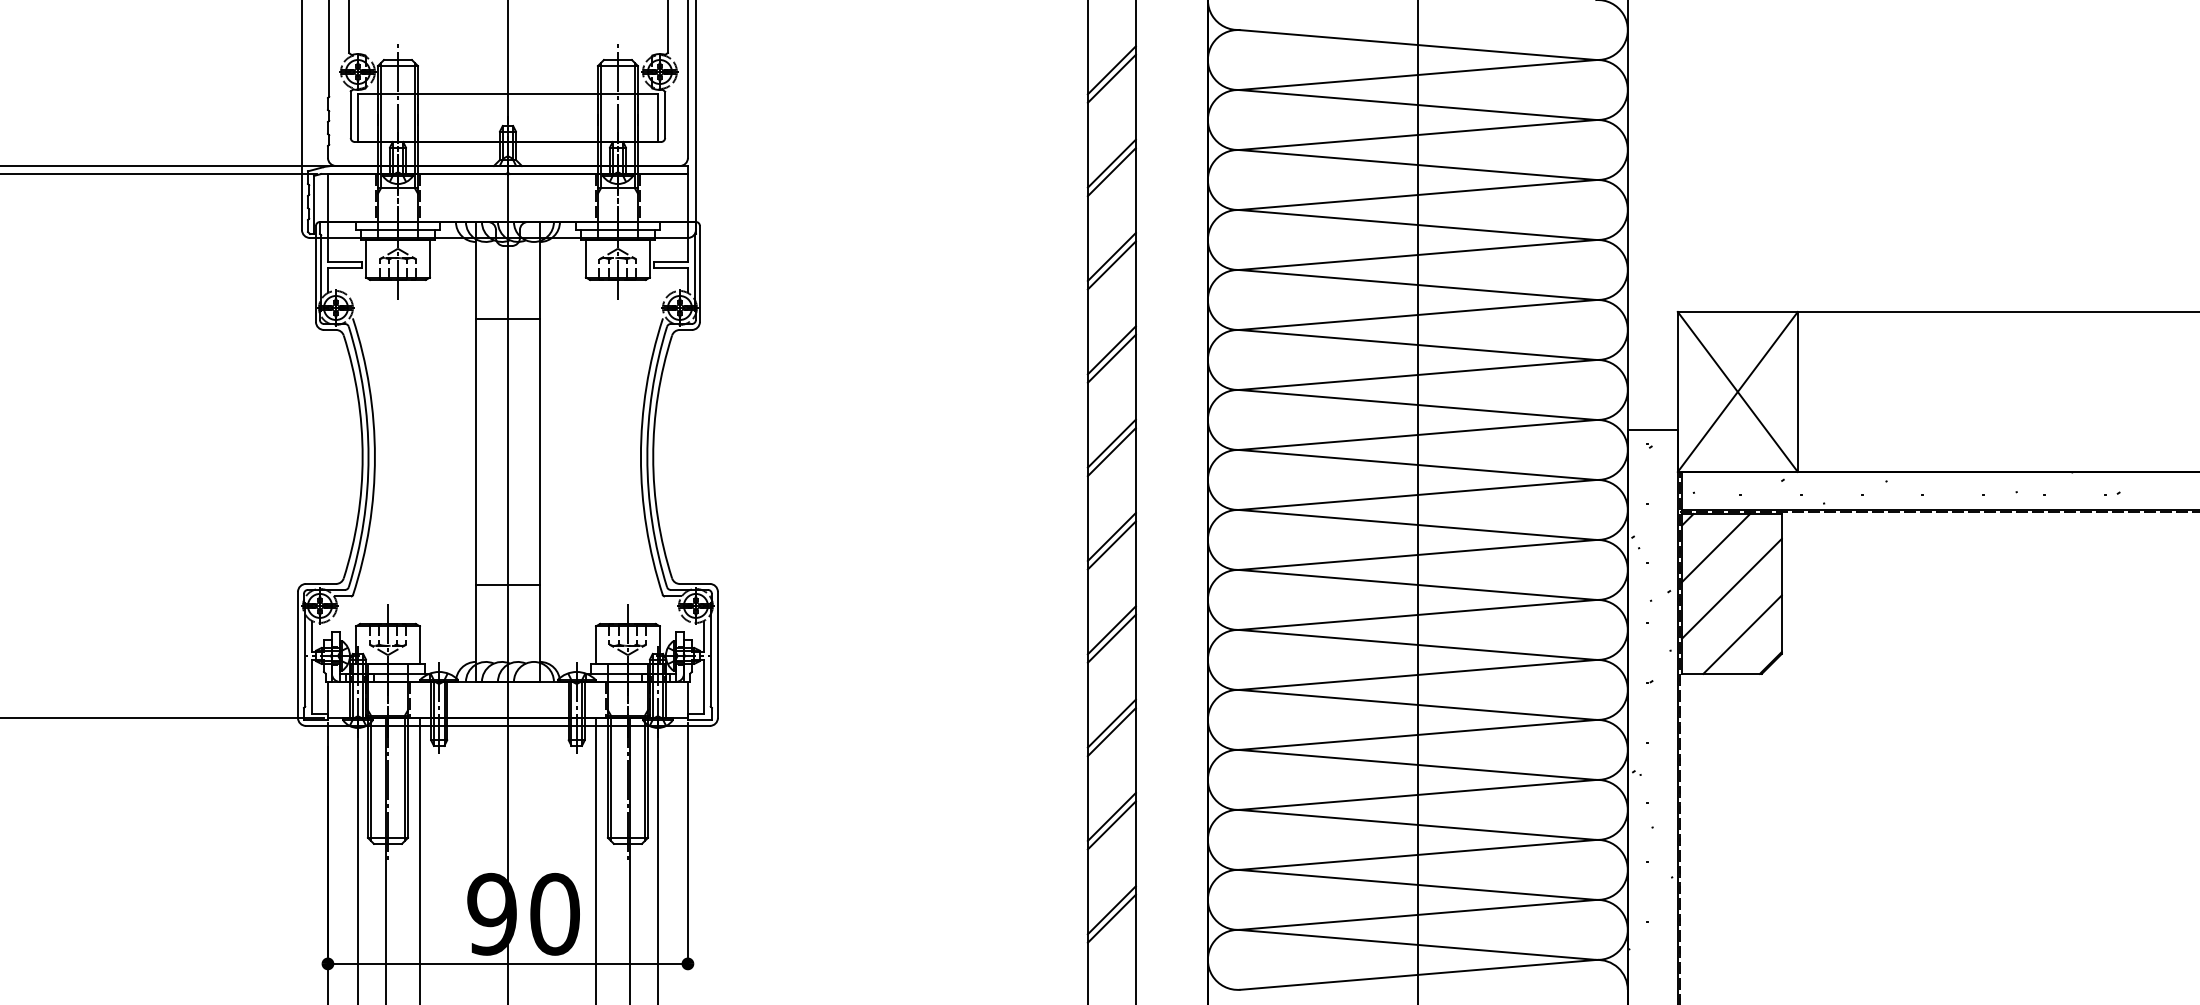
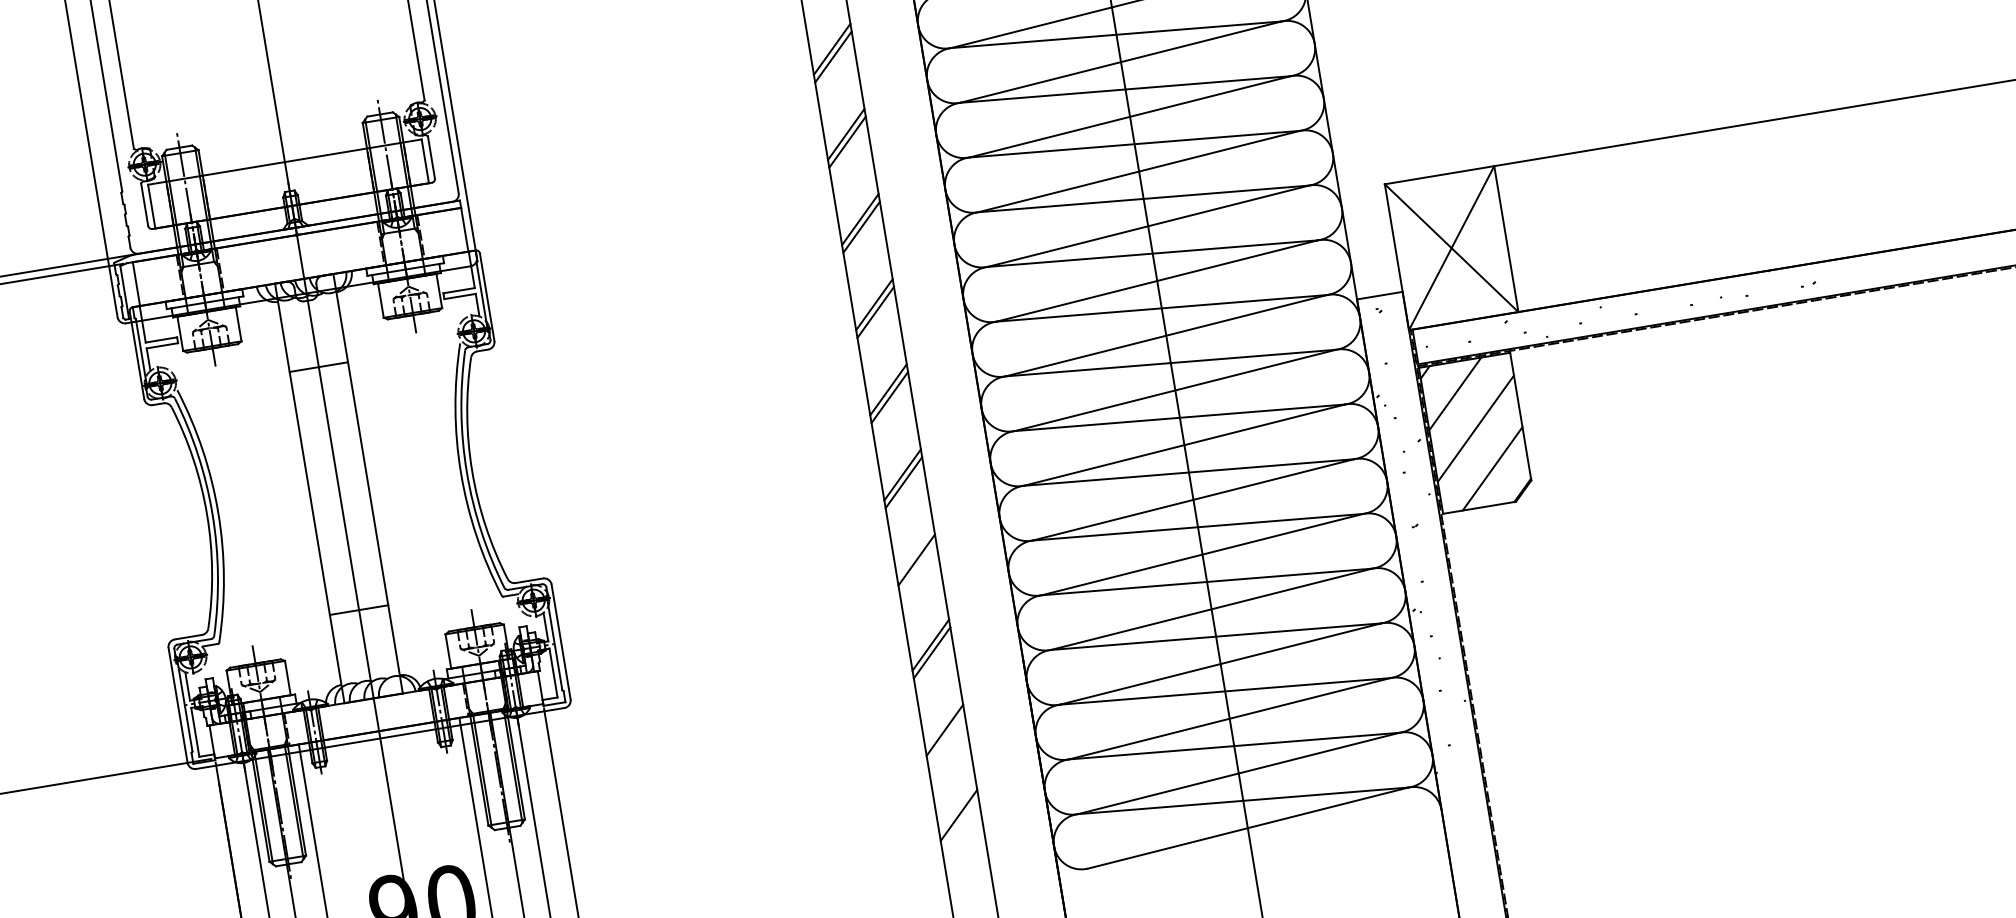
line: (1111, 638) -> (917, 567), removed
line: (1111, 825) -> (945, 738), removed
line: (1111, 918) -> (959, 822), removed

